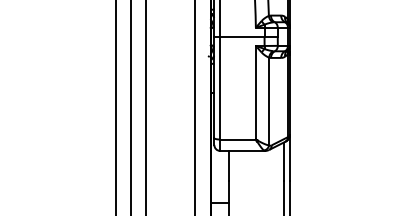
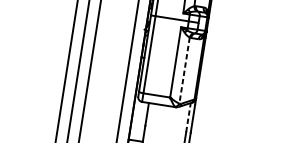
line: (269, 101) -> (184, 70), solid -> dashed
line: (283, 161) -> (188, 117), solid -> dashed

